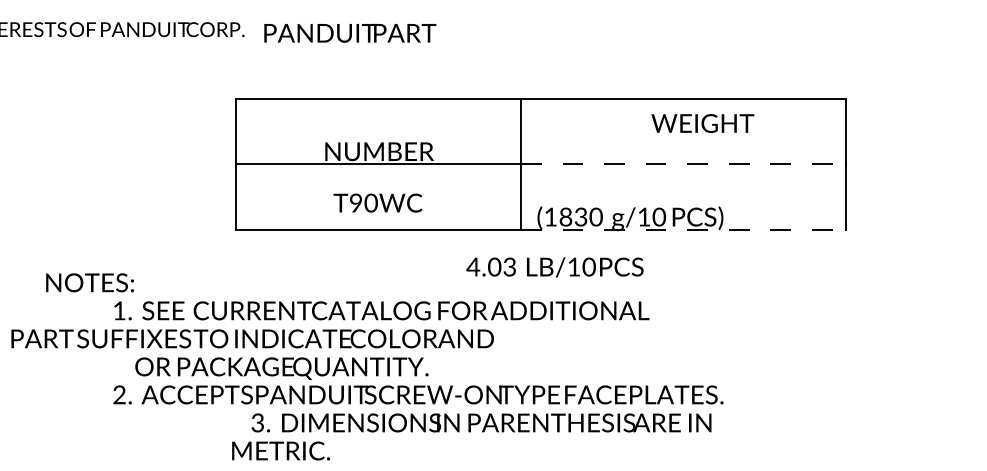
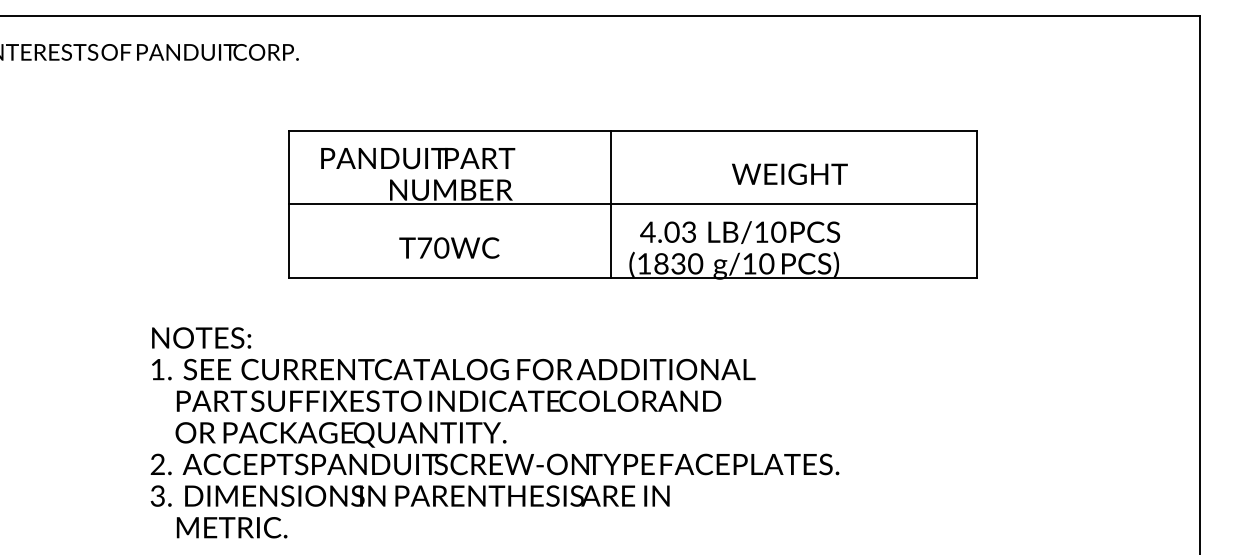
text: (350, 33) -> (418, 158), moved
text: (702, 122) -> (789, 173), moved
line: (682, 164) -> (793, 204), dashed -> solid
text: (355, 202) -> (424, 247), T90WC -> T70WC
line: (682, 230) -> (793, 278), dashed -> solid
text: (555, 267) -> (740, 232), moved
text: (89, 282) -> (201, 337), moved
text: (252, 338) -> (448, 400), moved
text: (480, 422) -> (409, 495), moved
text: (280, 450) -> (231, 527), moved

